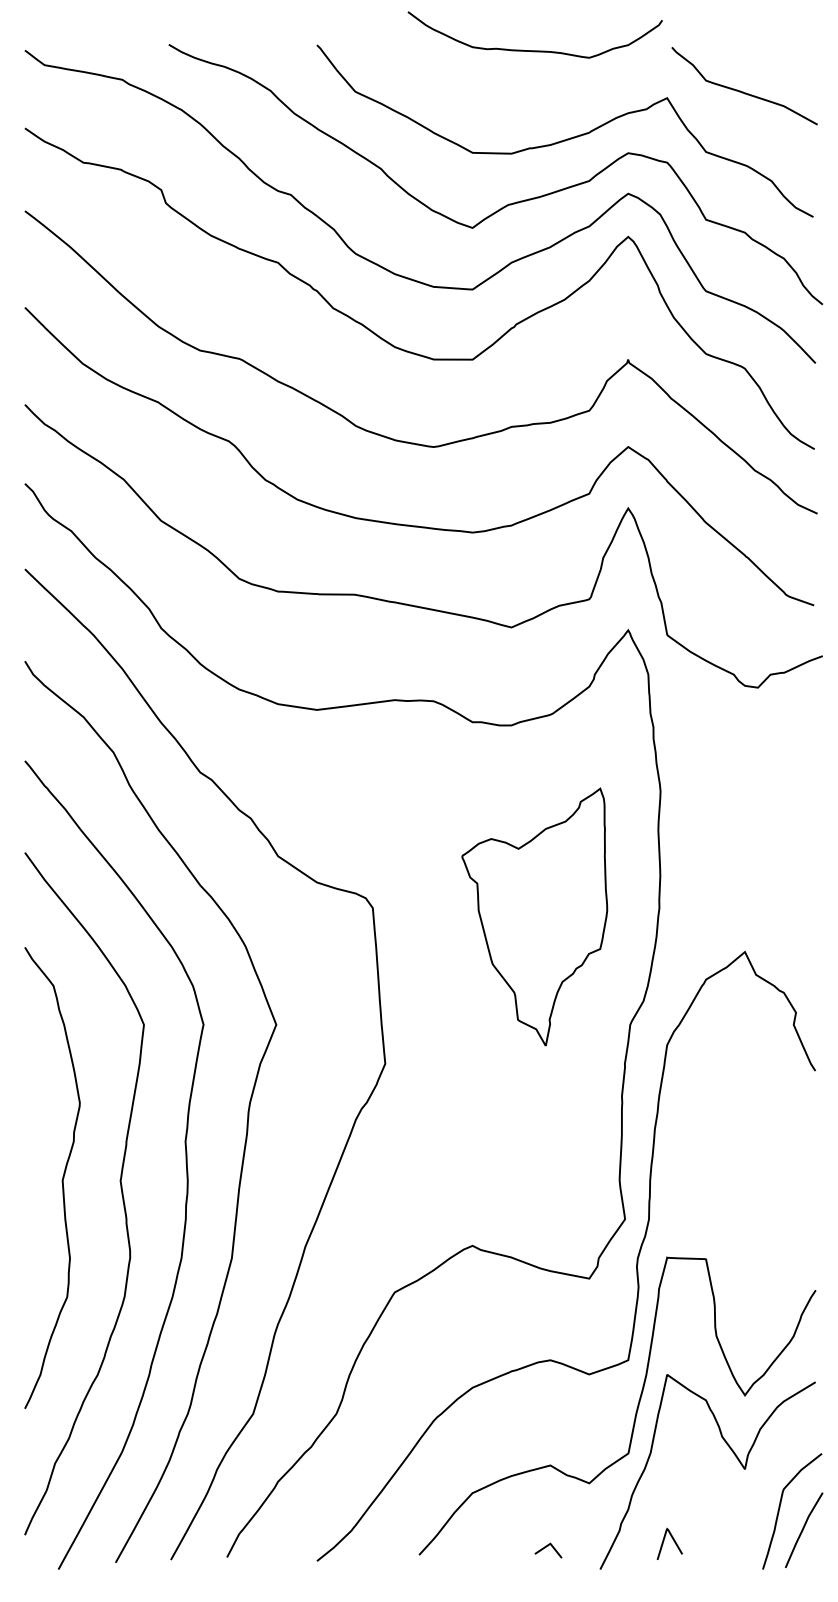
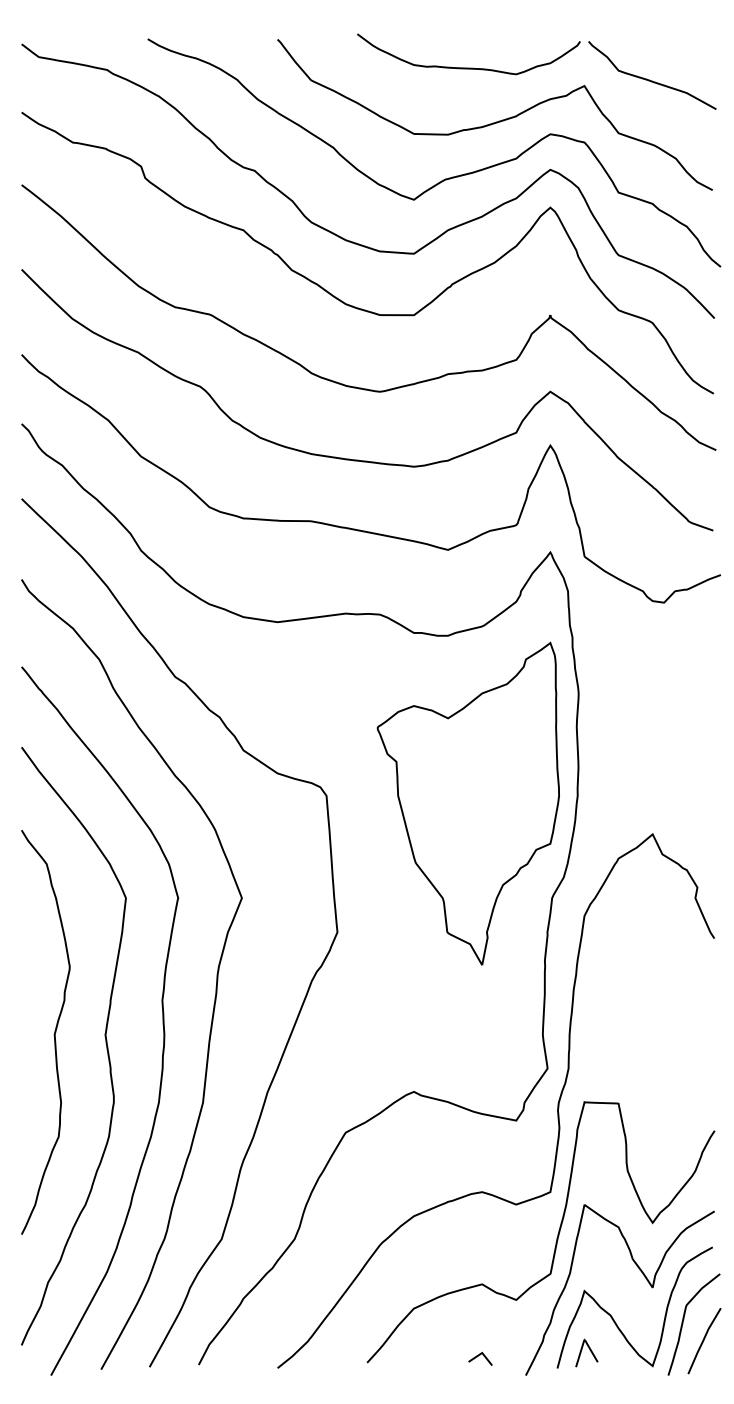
curve: (534, 50) -> (468, 67), moved
part: (534, 916) -> (468, 803), size x1.43
curve: (702, 1507) -> (615, 1321), added

